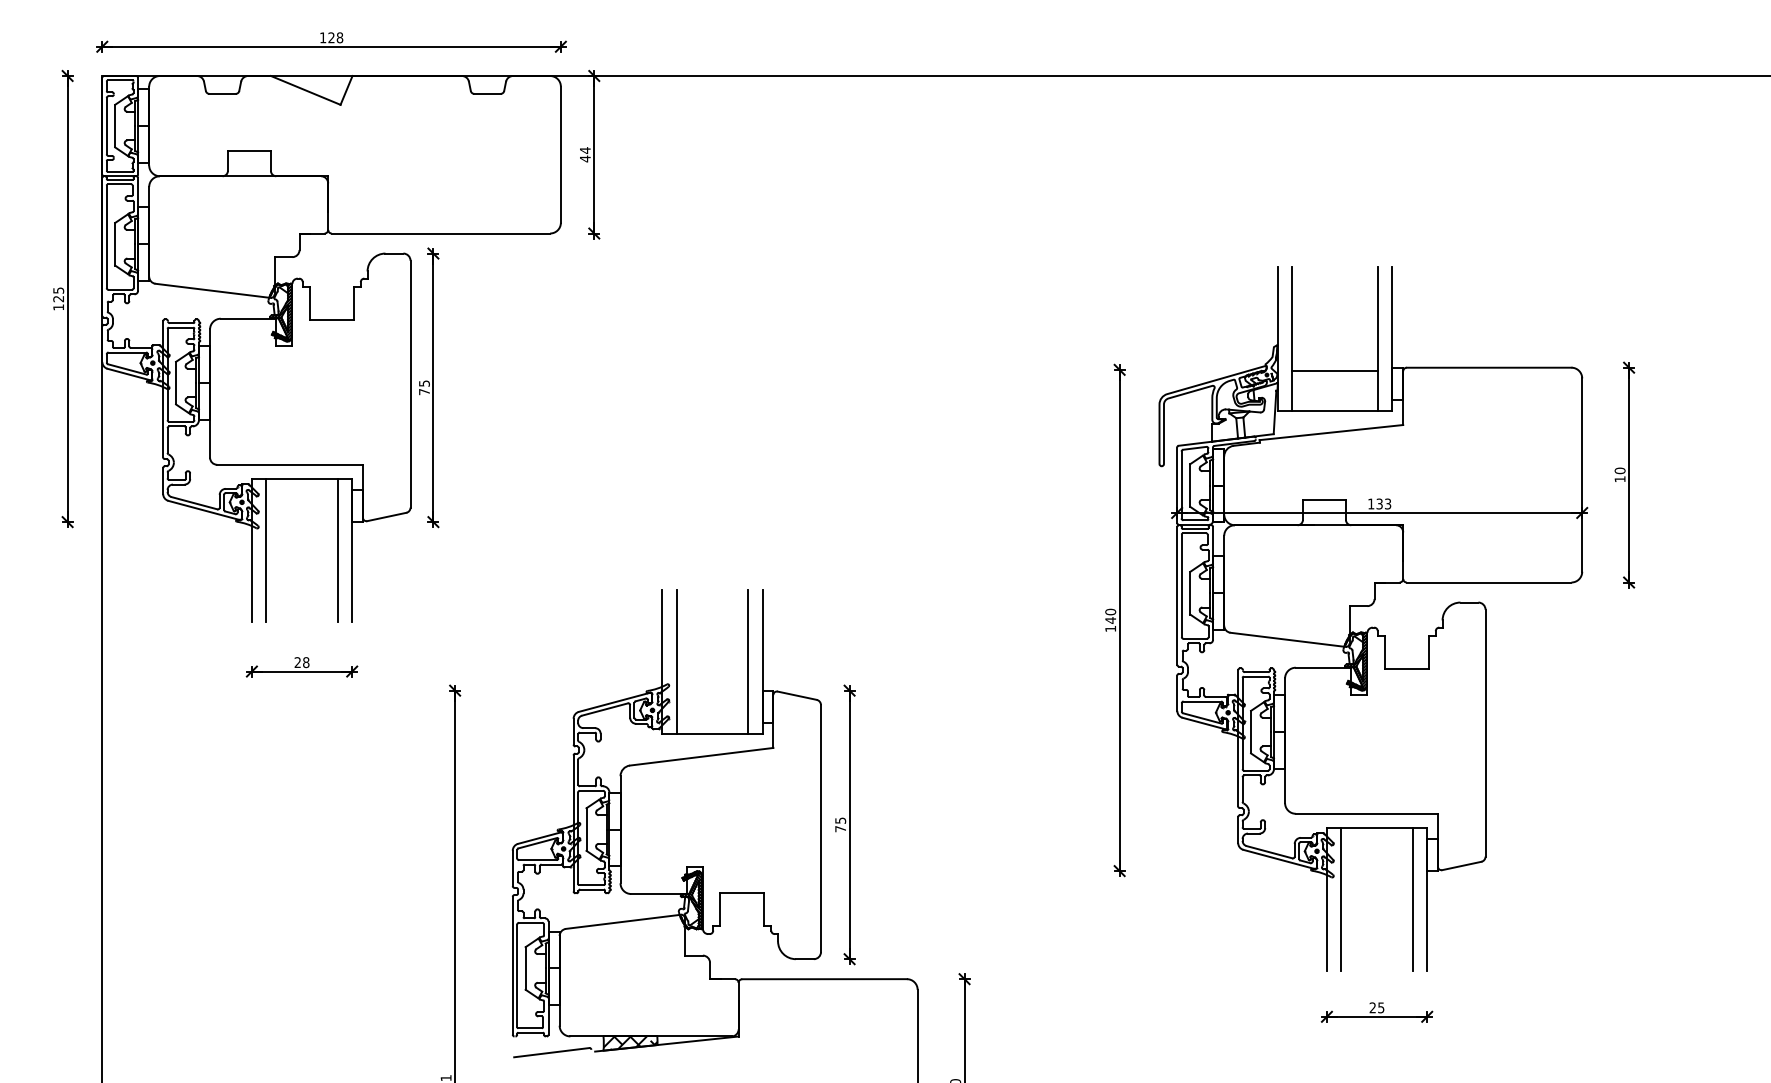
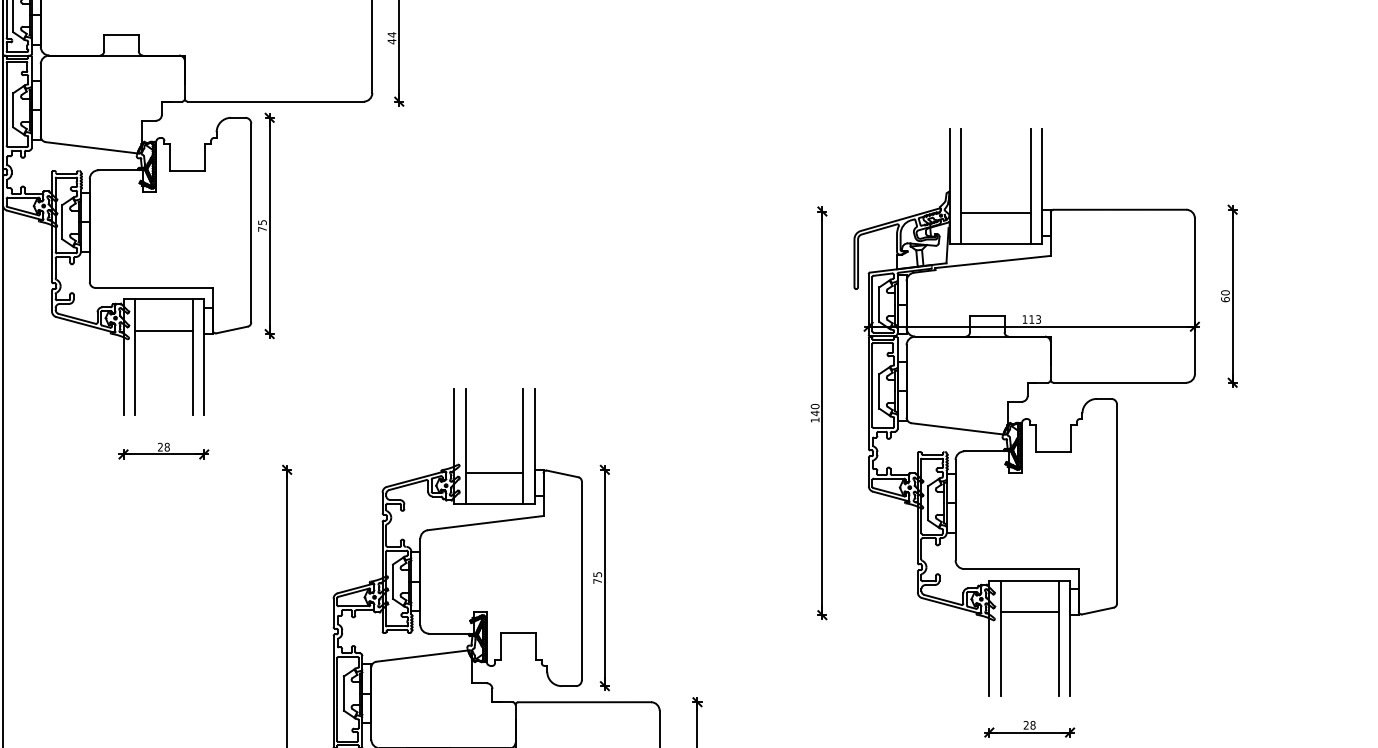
text: (1619, 479) -> (1224, 299), 10 -> 60
text: (1379, 503) -> (1031, 319), 133 -> 113
line: (301, 518) -> (163, 331), added
line: (712, 694) -> (494, 472), added
line: (1376, 867) -> (1029, 612), added
text: (1381, 1007) -> (1033, 725), 25 -> 28

